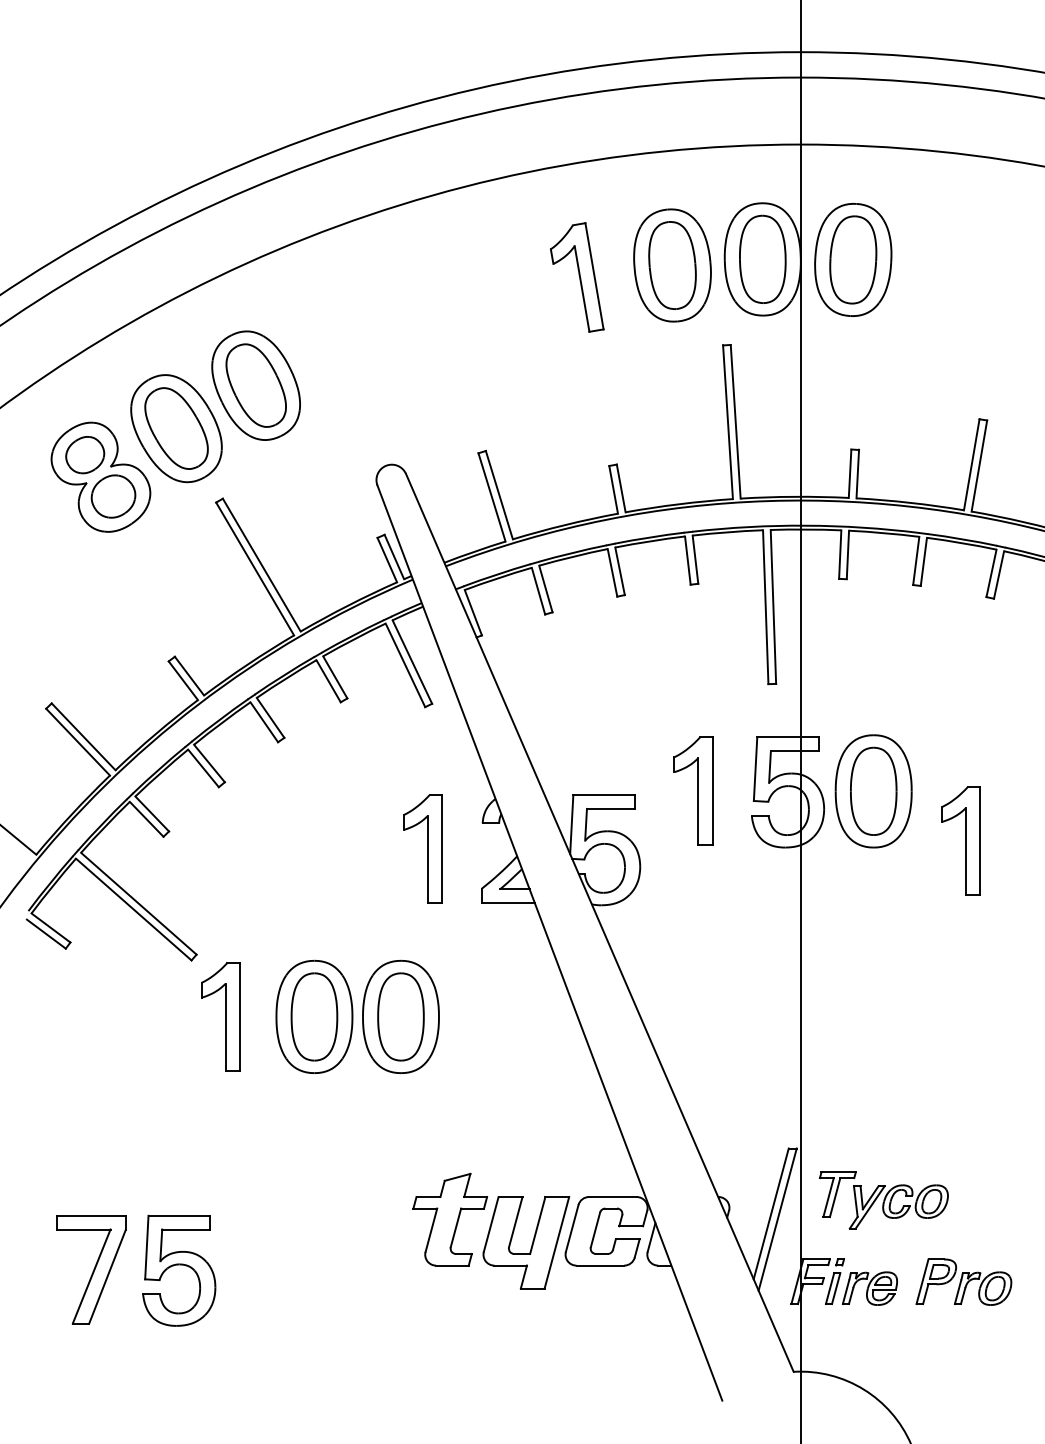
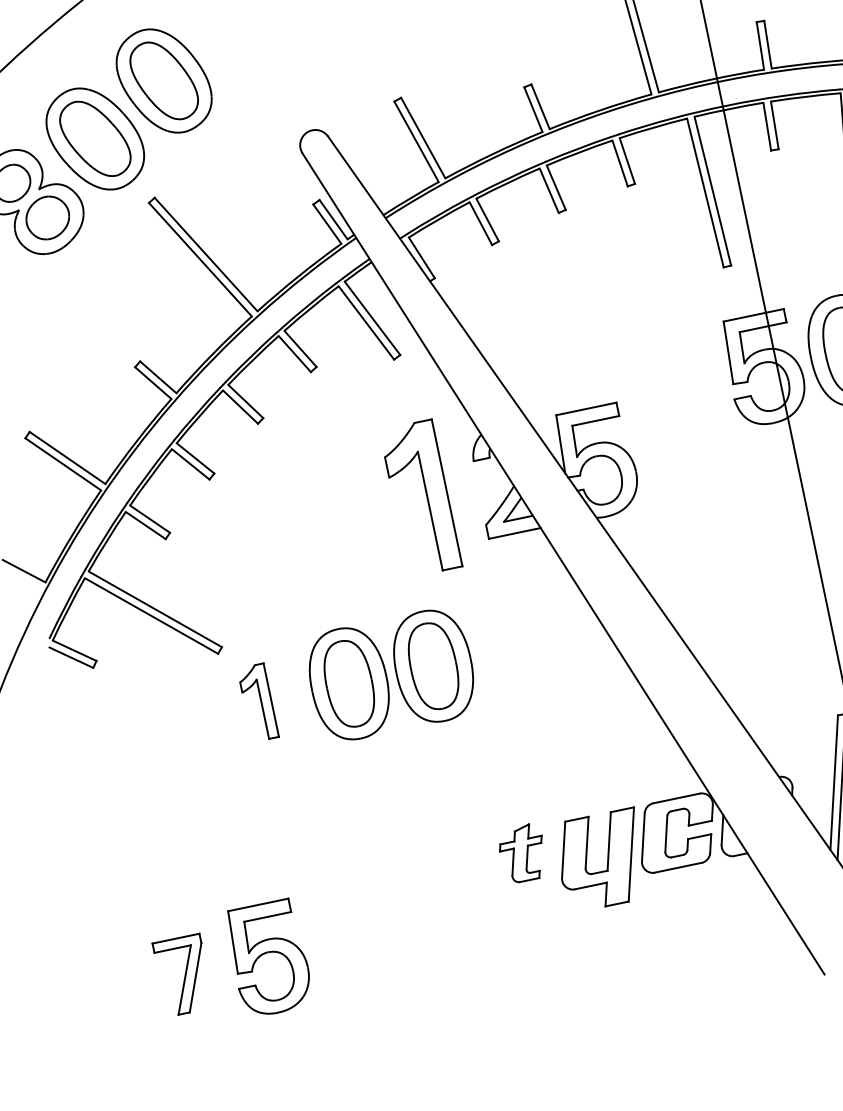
part: (693, 790) -> (672, 386), removed
part: (422, 848) -> (420, 497), size x1.4
part: (220, 1016) -> (257, 702), size x0.7
part: (450, 1219) -> (523, 853), size x0.6
part: (91, 1269) -> (183, 975), size x0.7

